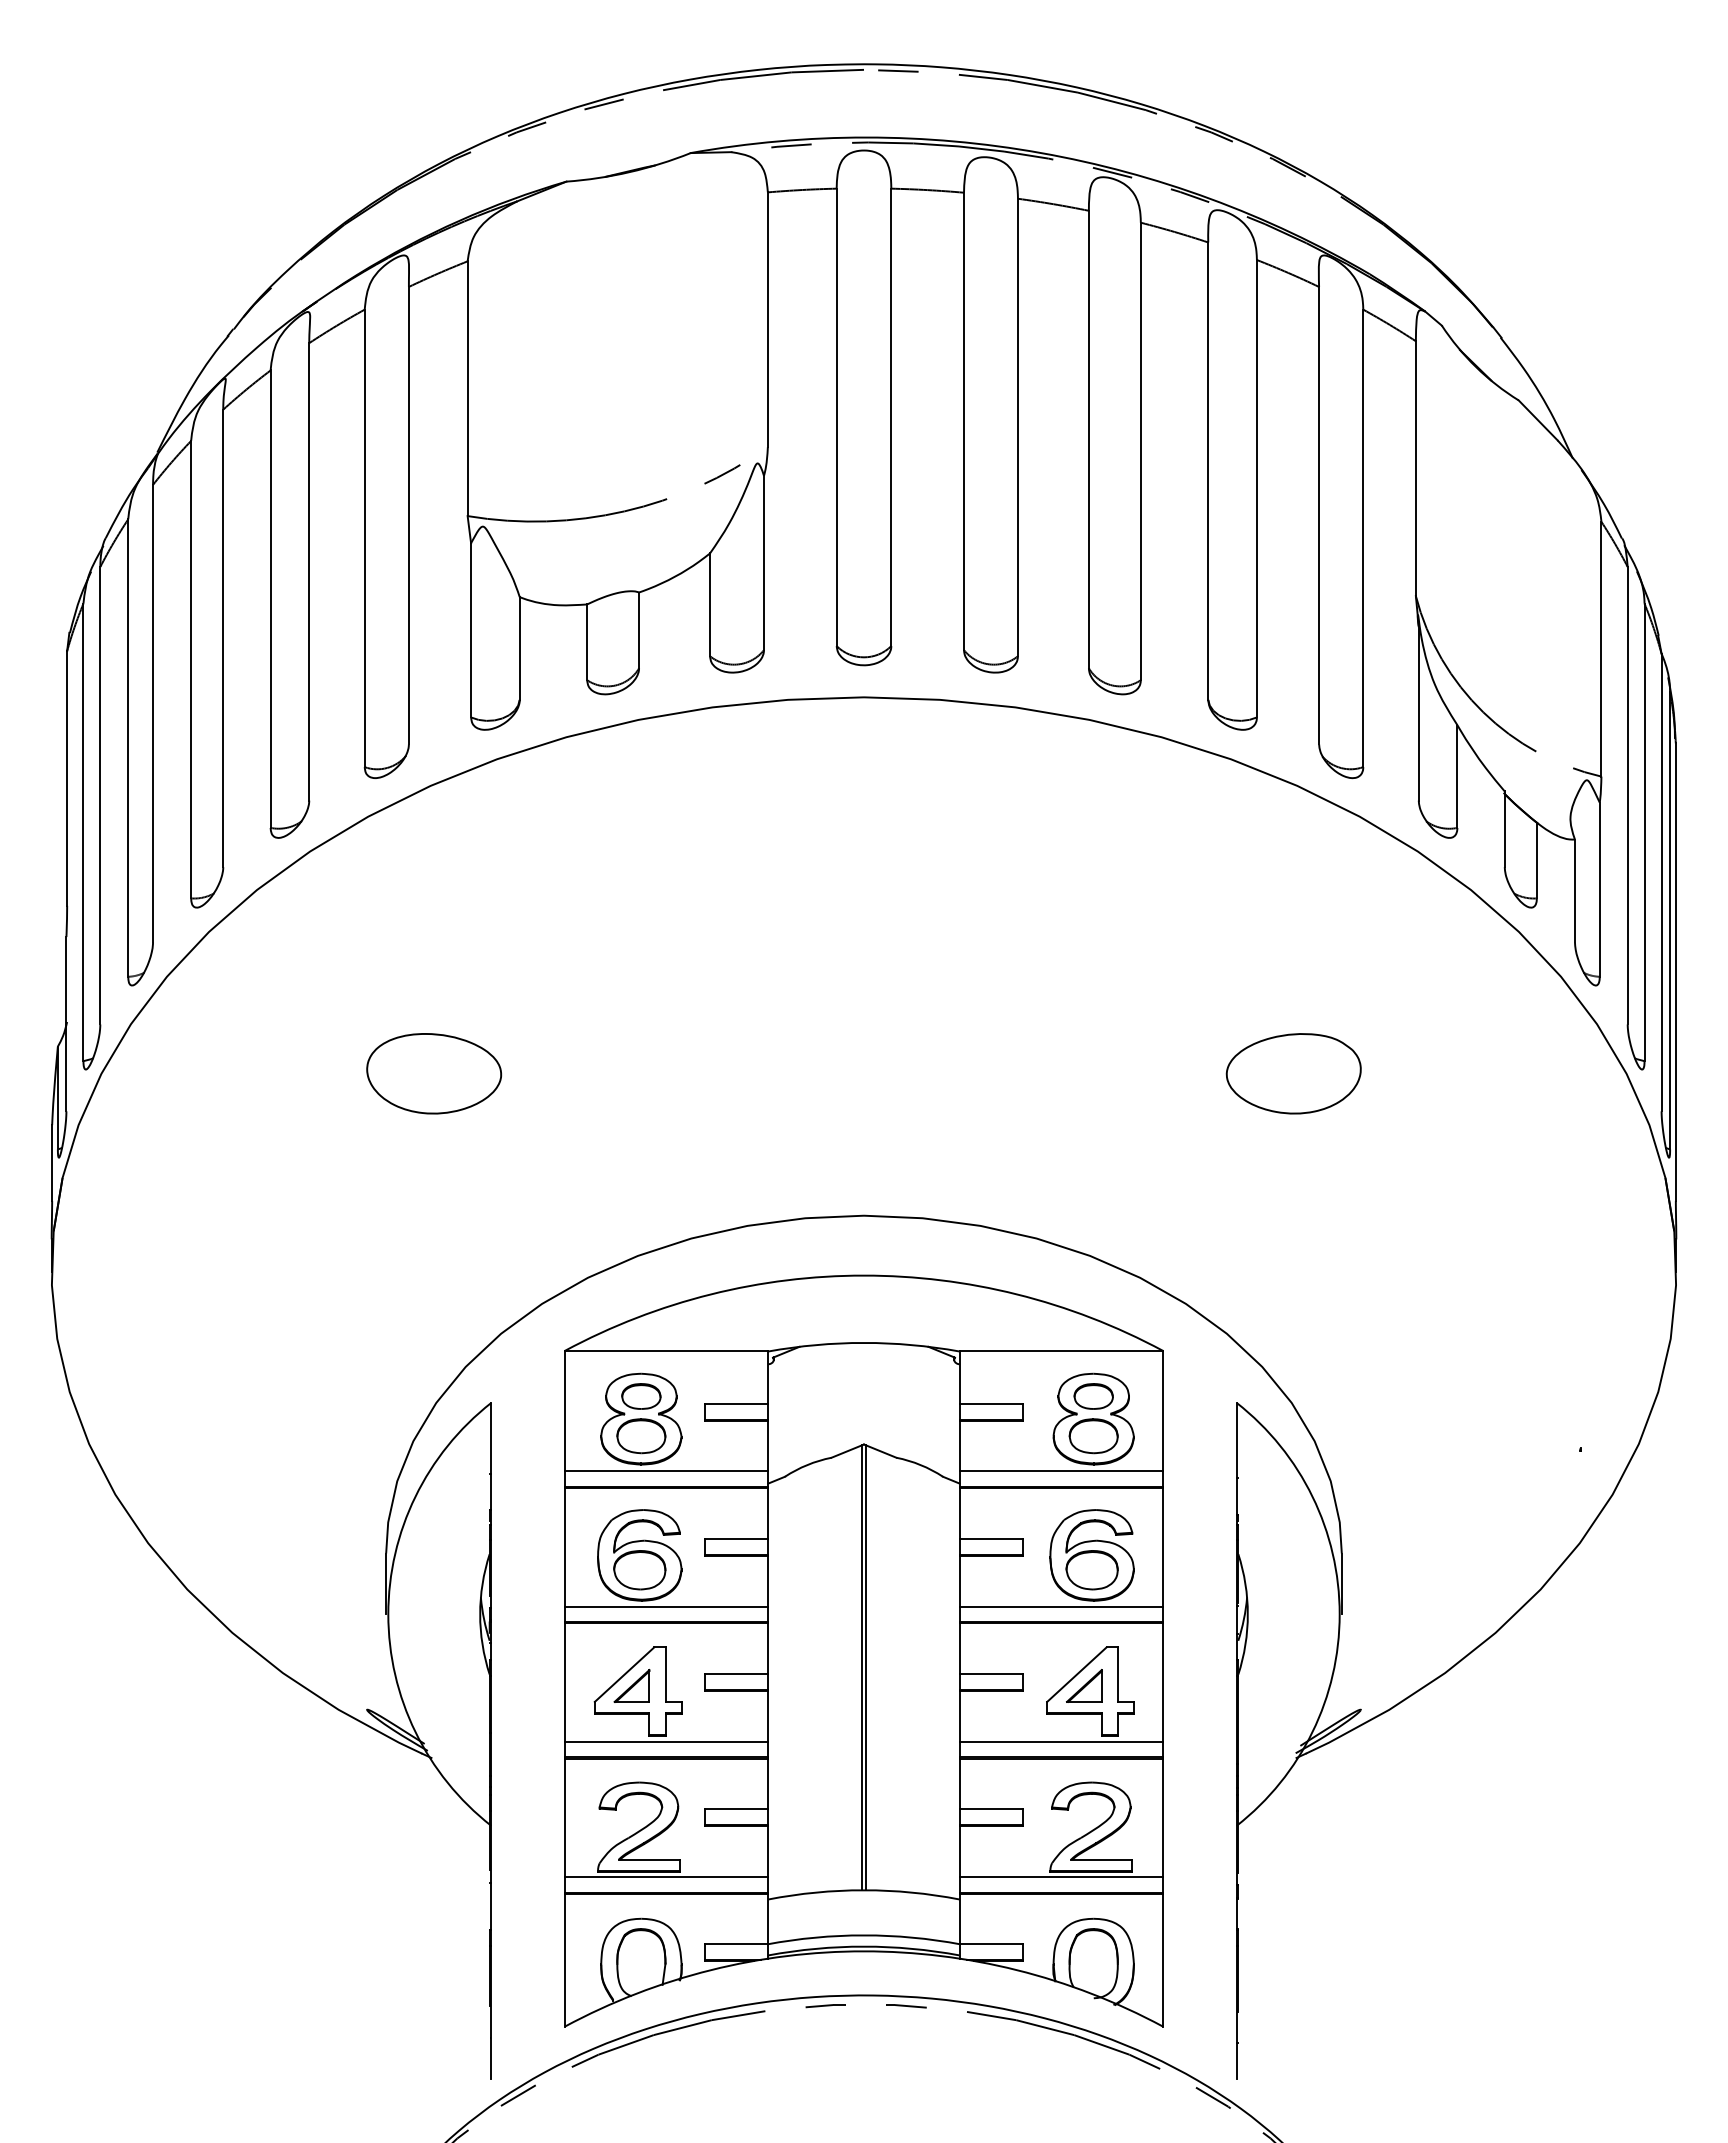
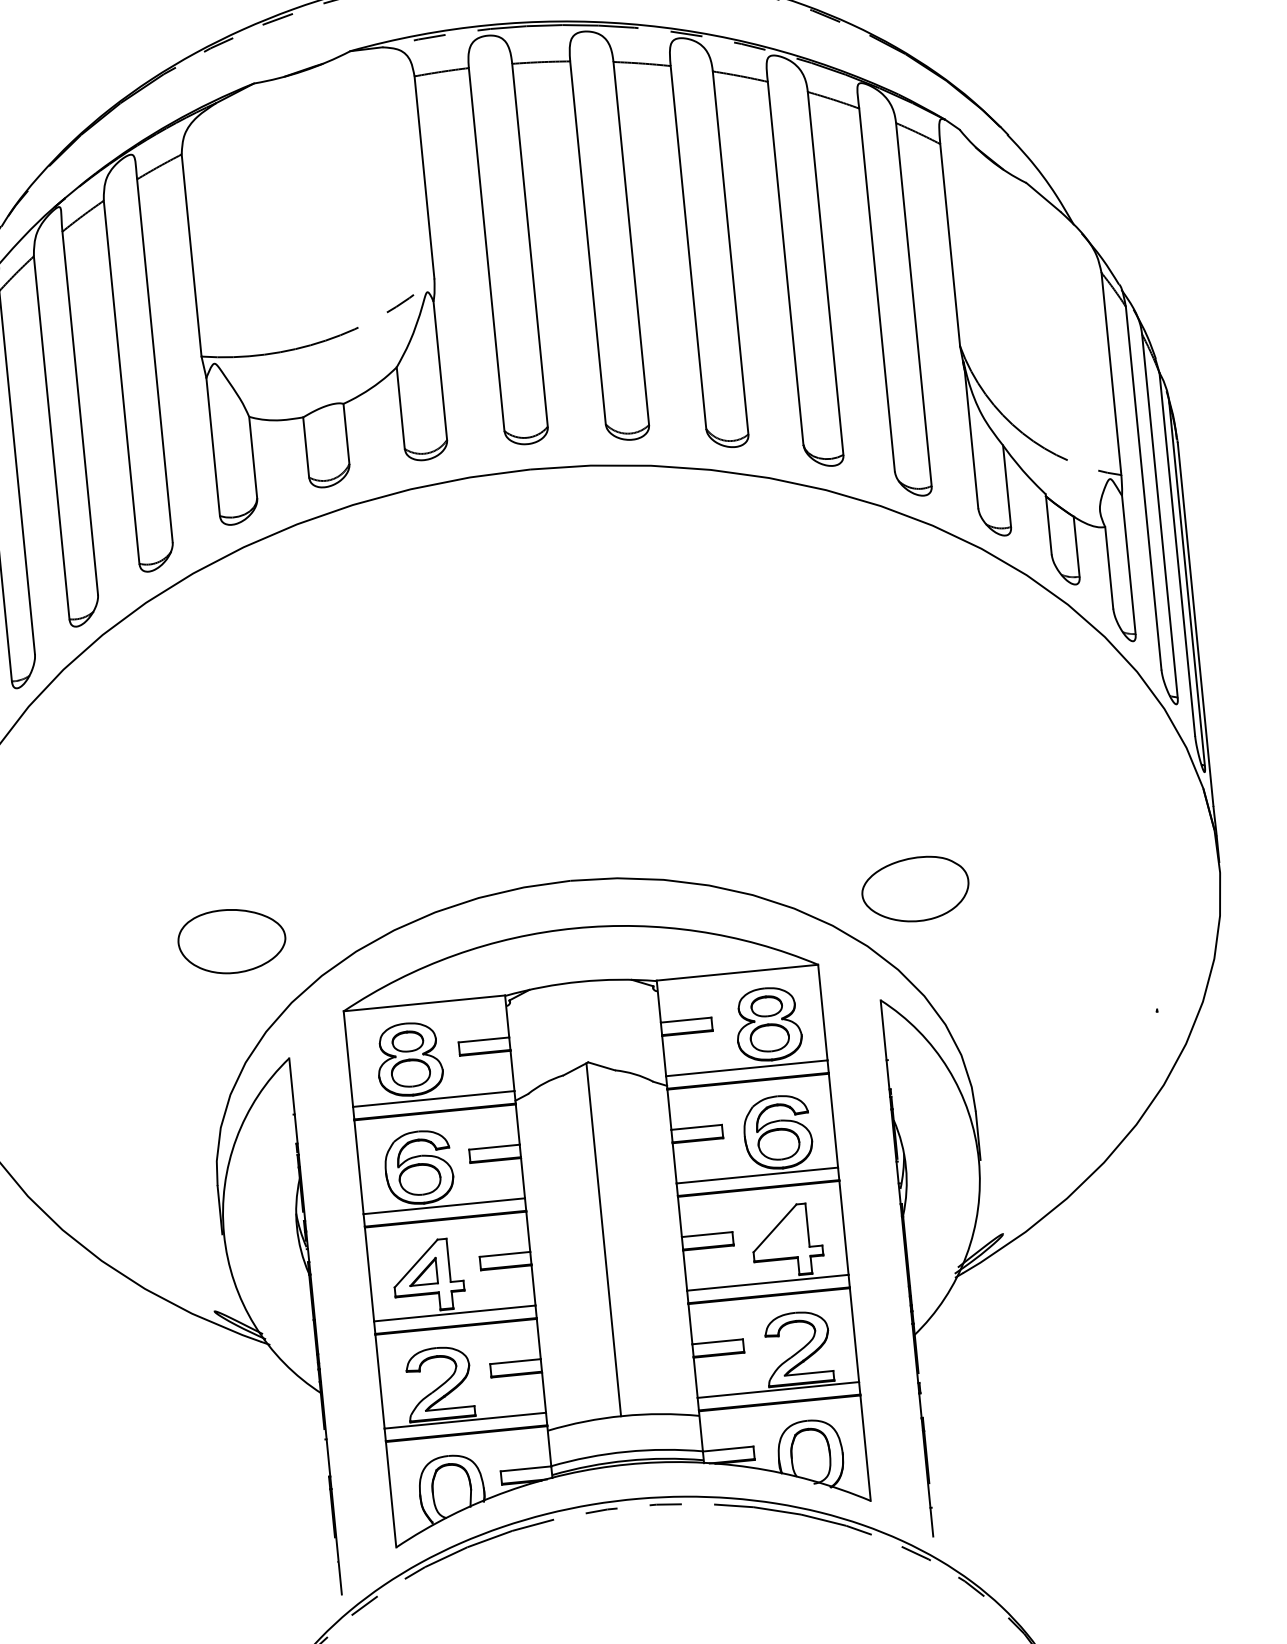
part: (434, 1073) -> (232, 941), moved
part: (1293, 1073) -> (915, 889), moved
line: (866, 1667) -> (607, 1239), removed
part: (1084, 1685) -> (781, 1236), removed

